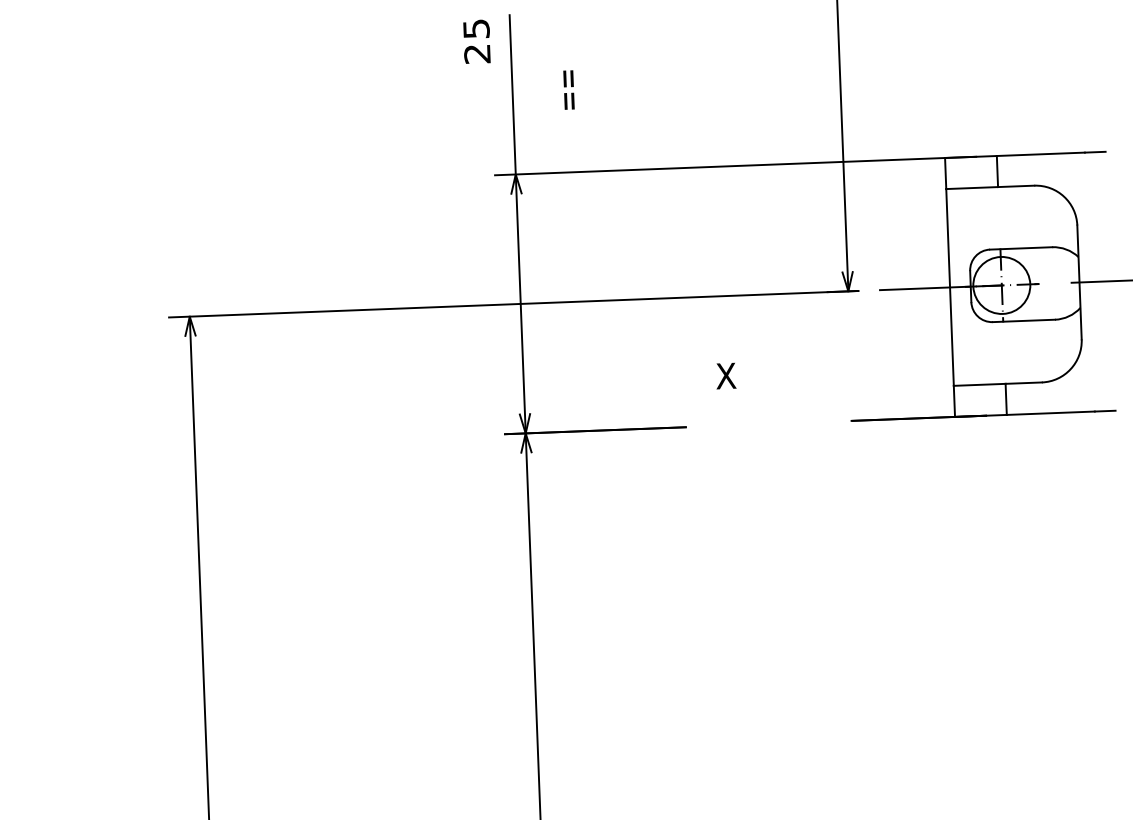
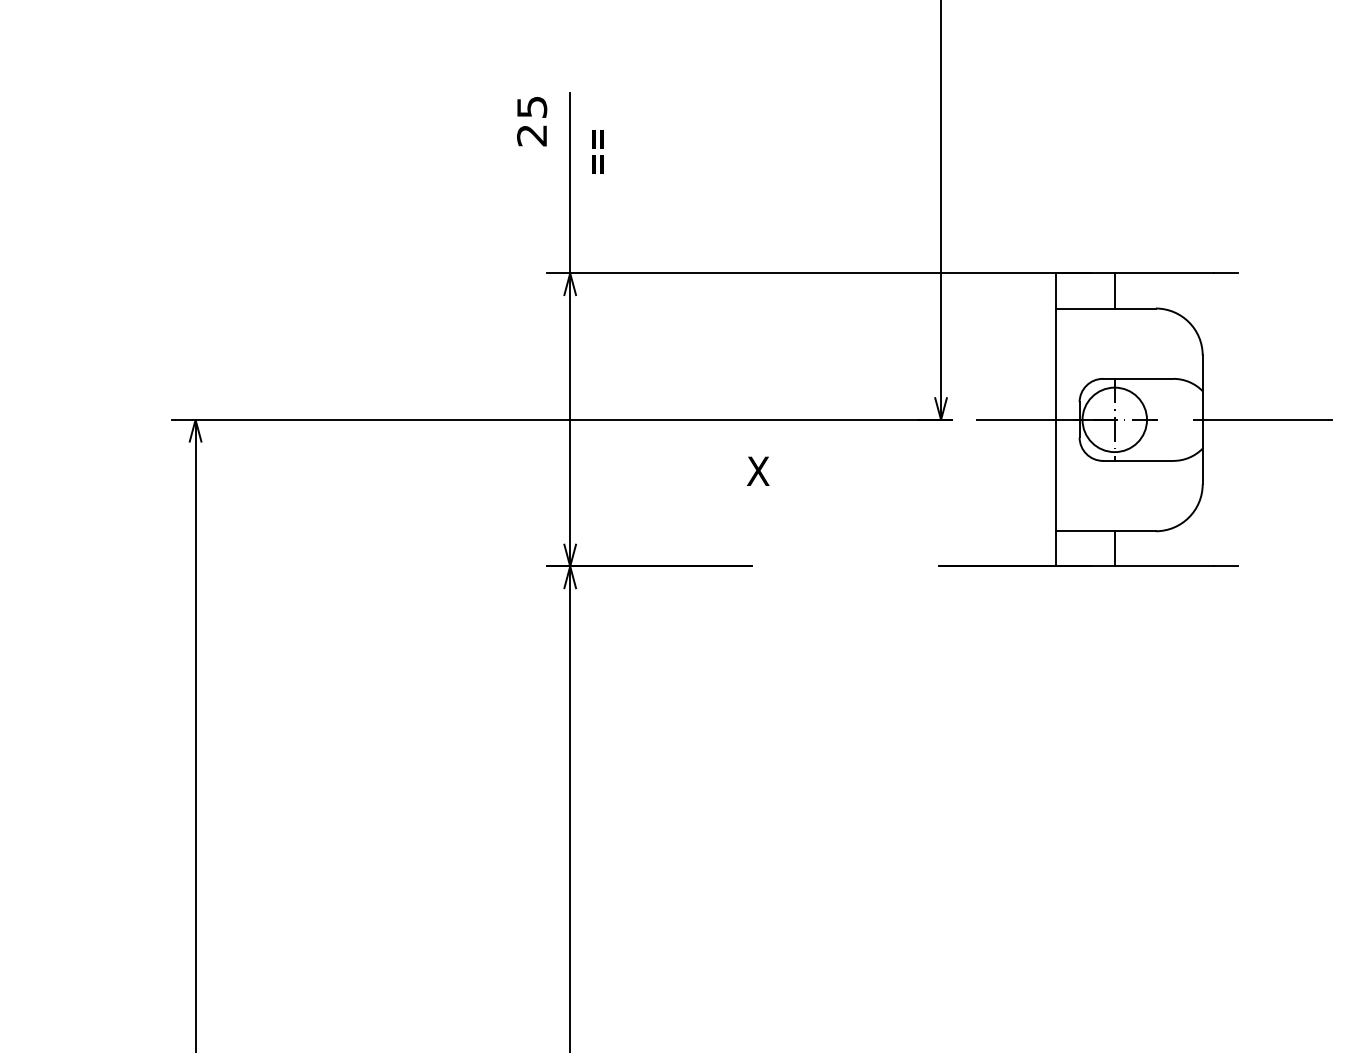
text: (568, 89) -> (597, 151), moved
text: (726, 375) -> (758, 470), moved

